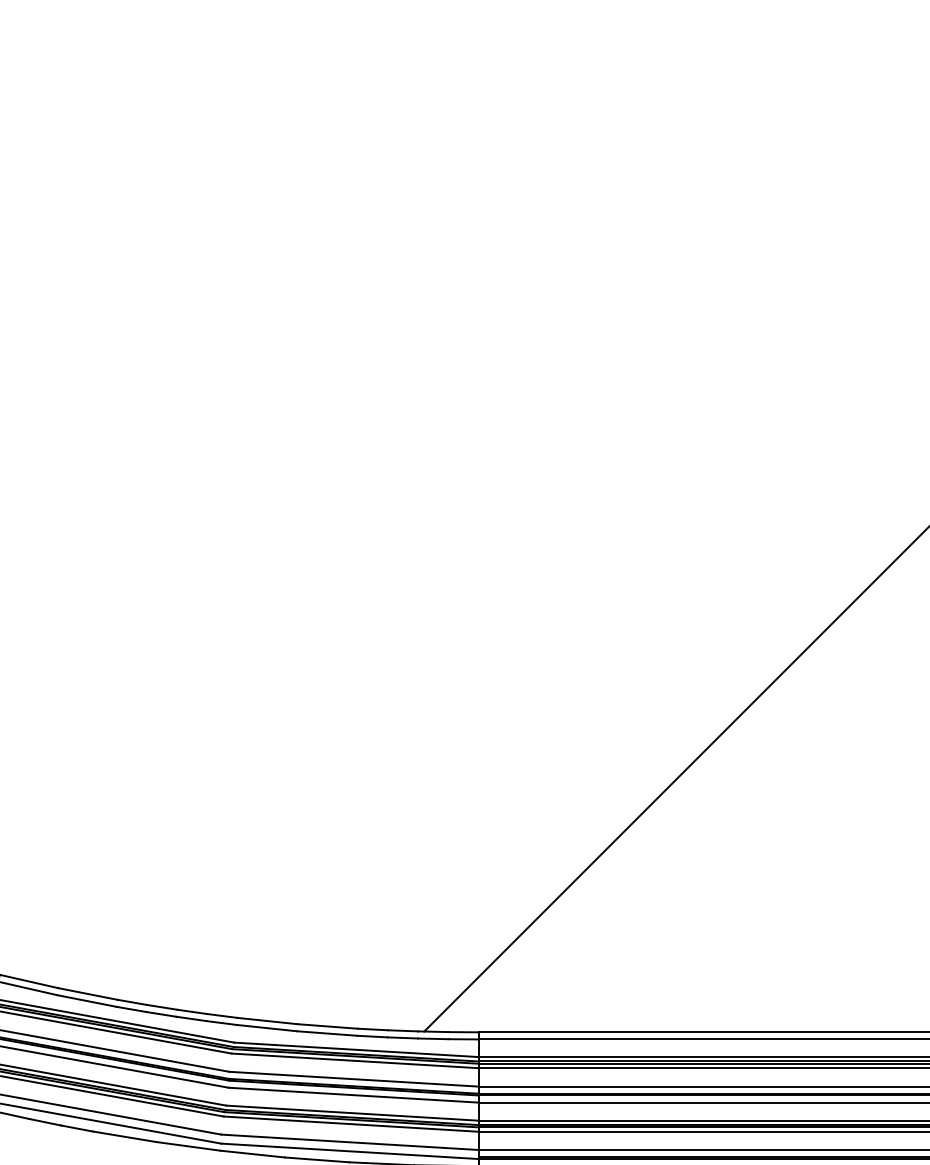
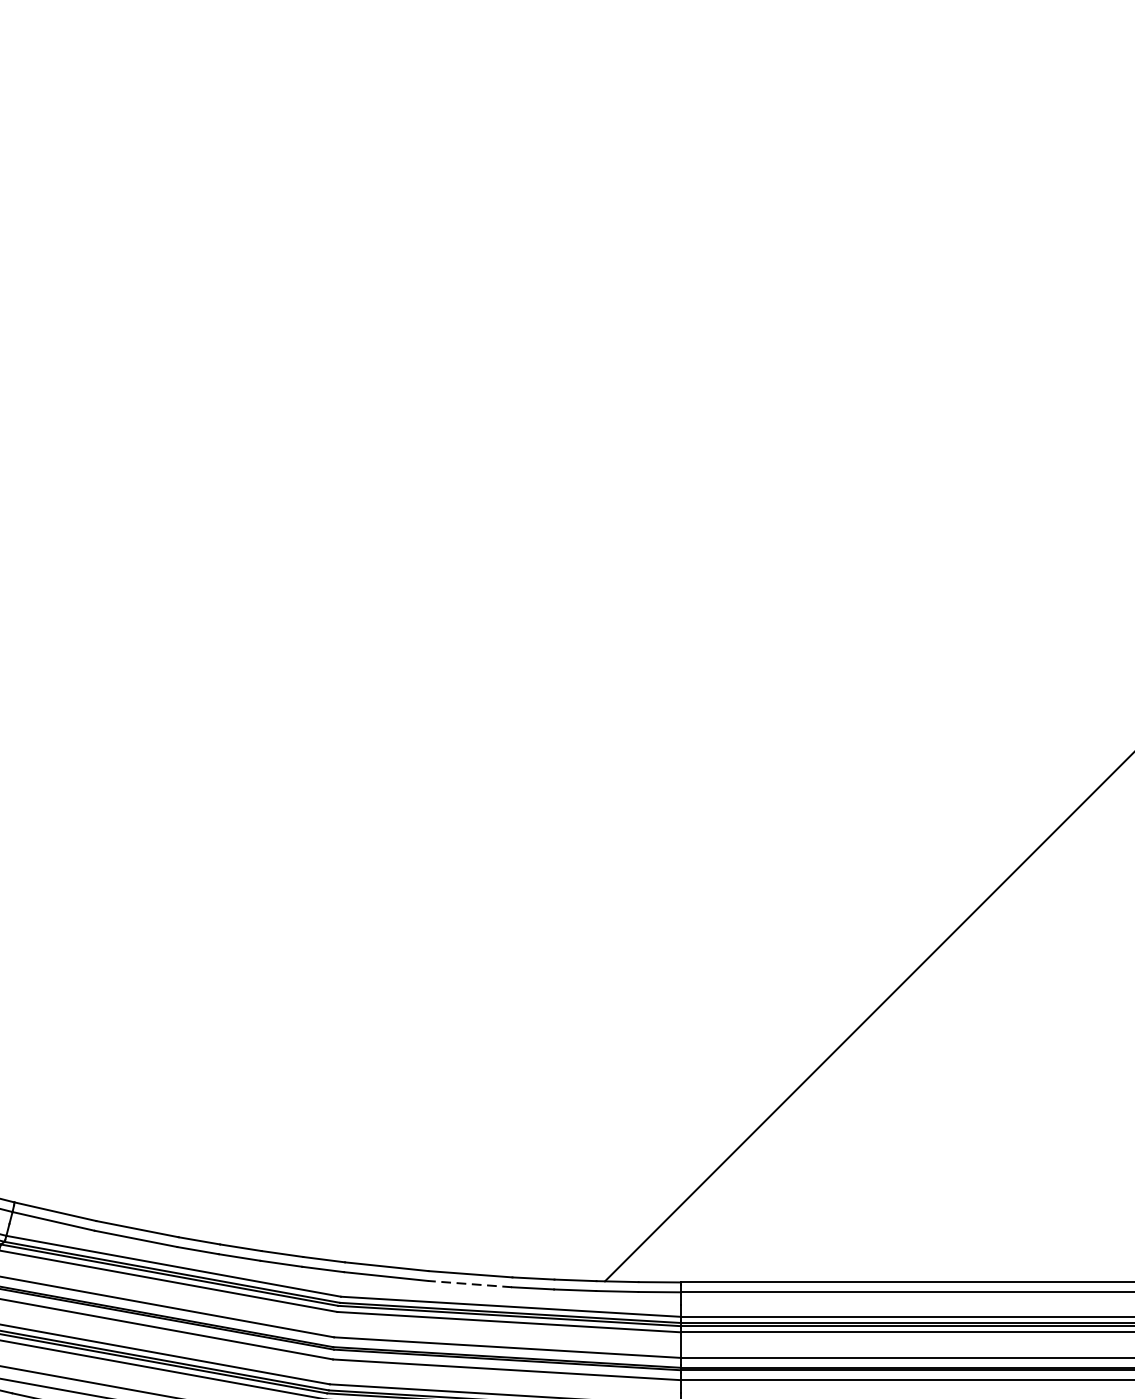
line: (326, 1033) -> (469, 1284), solid -> dashed

